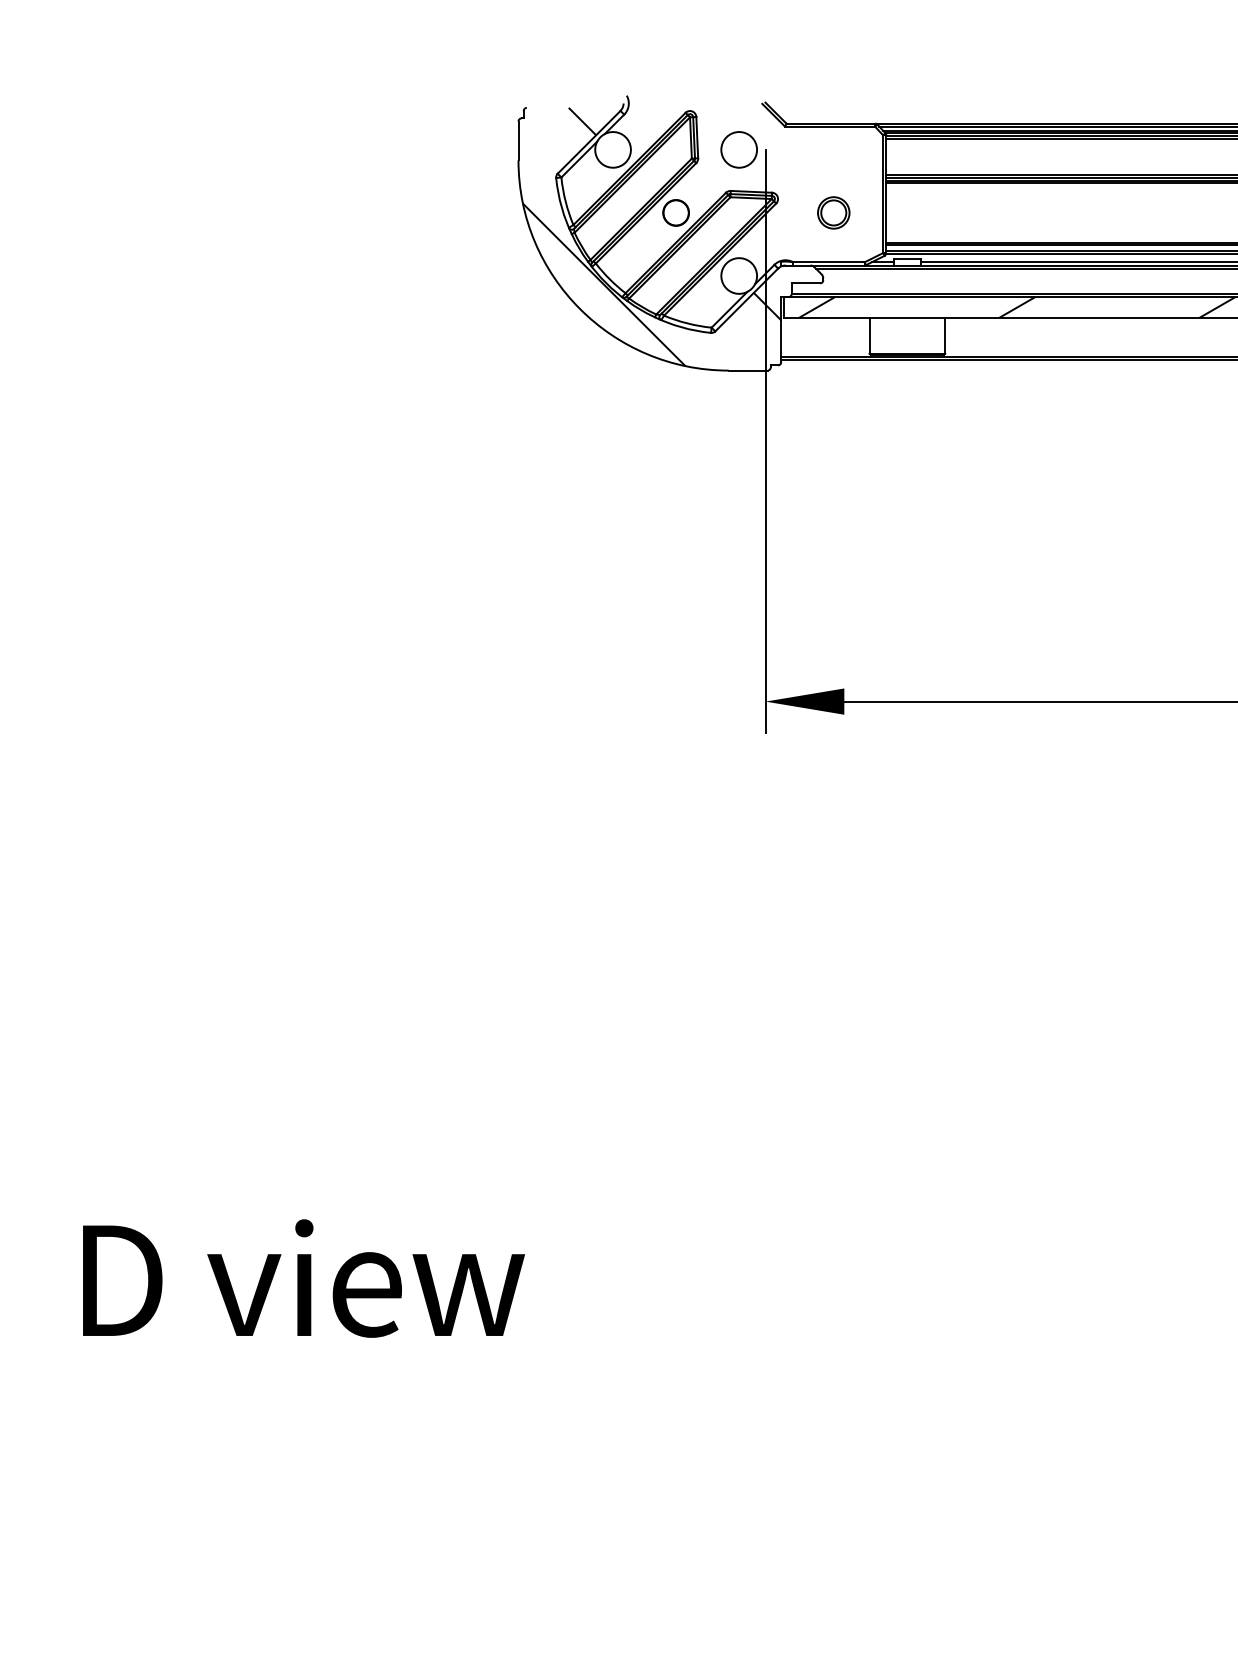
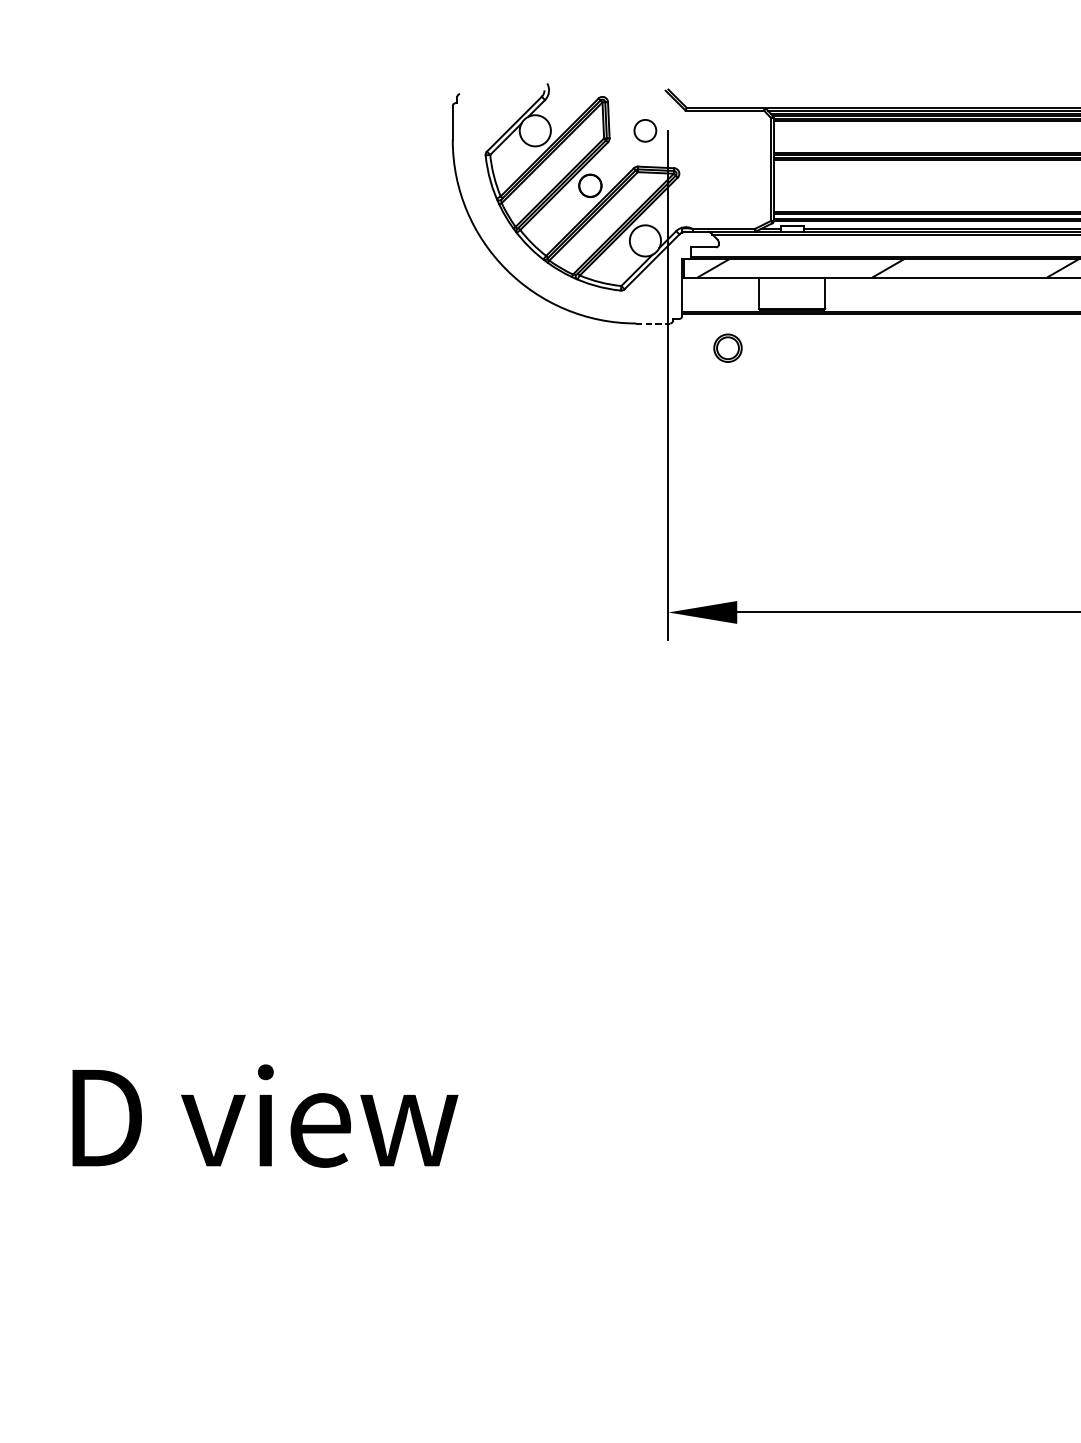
circle: (738, 149) -> (644, 130), size x0.7
part: (833, 212) -> (727, 347), moved
hatch: (651, 236) -> (568, 206), removed
line: (748, 370) -> (653, 323), solid -> dashed

